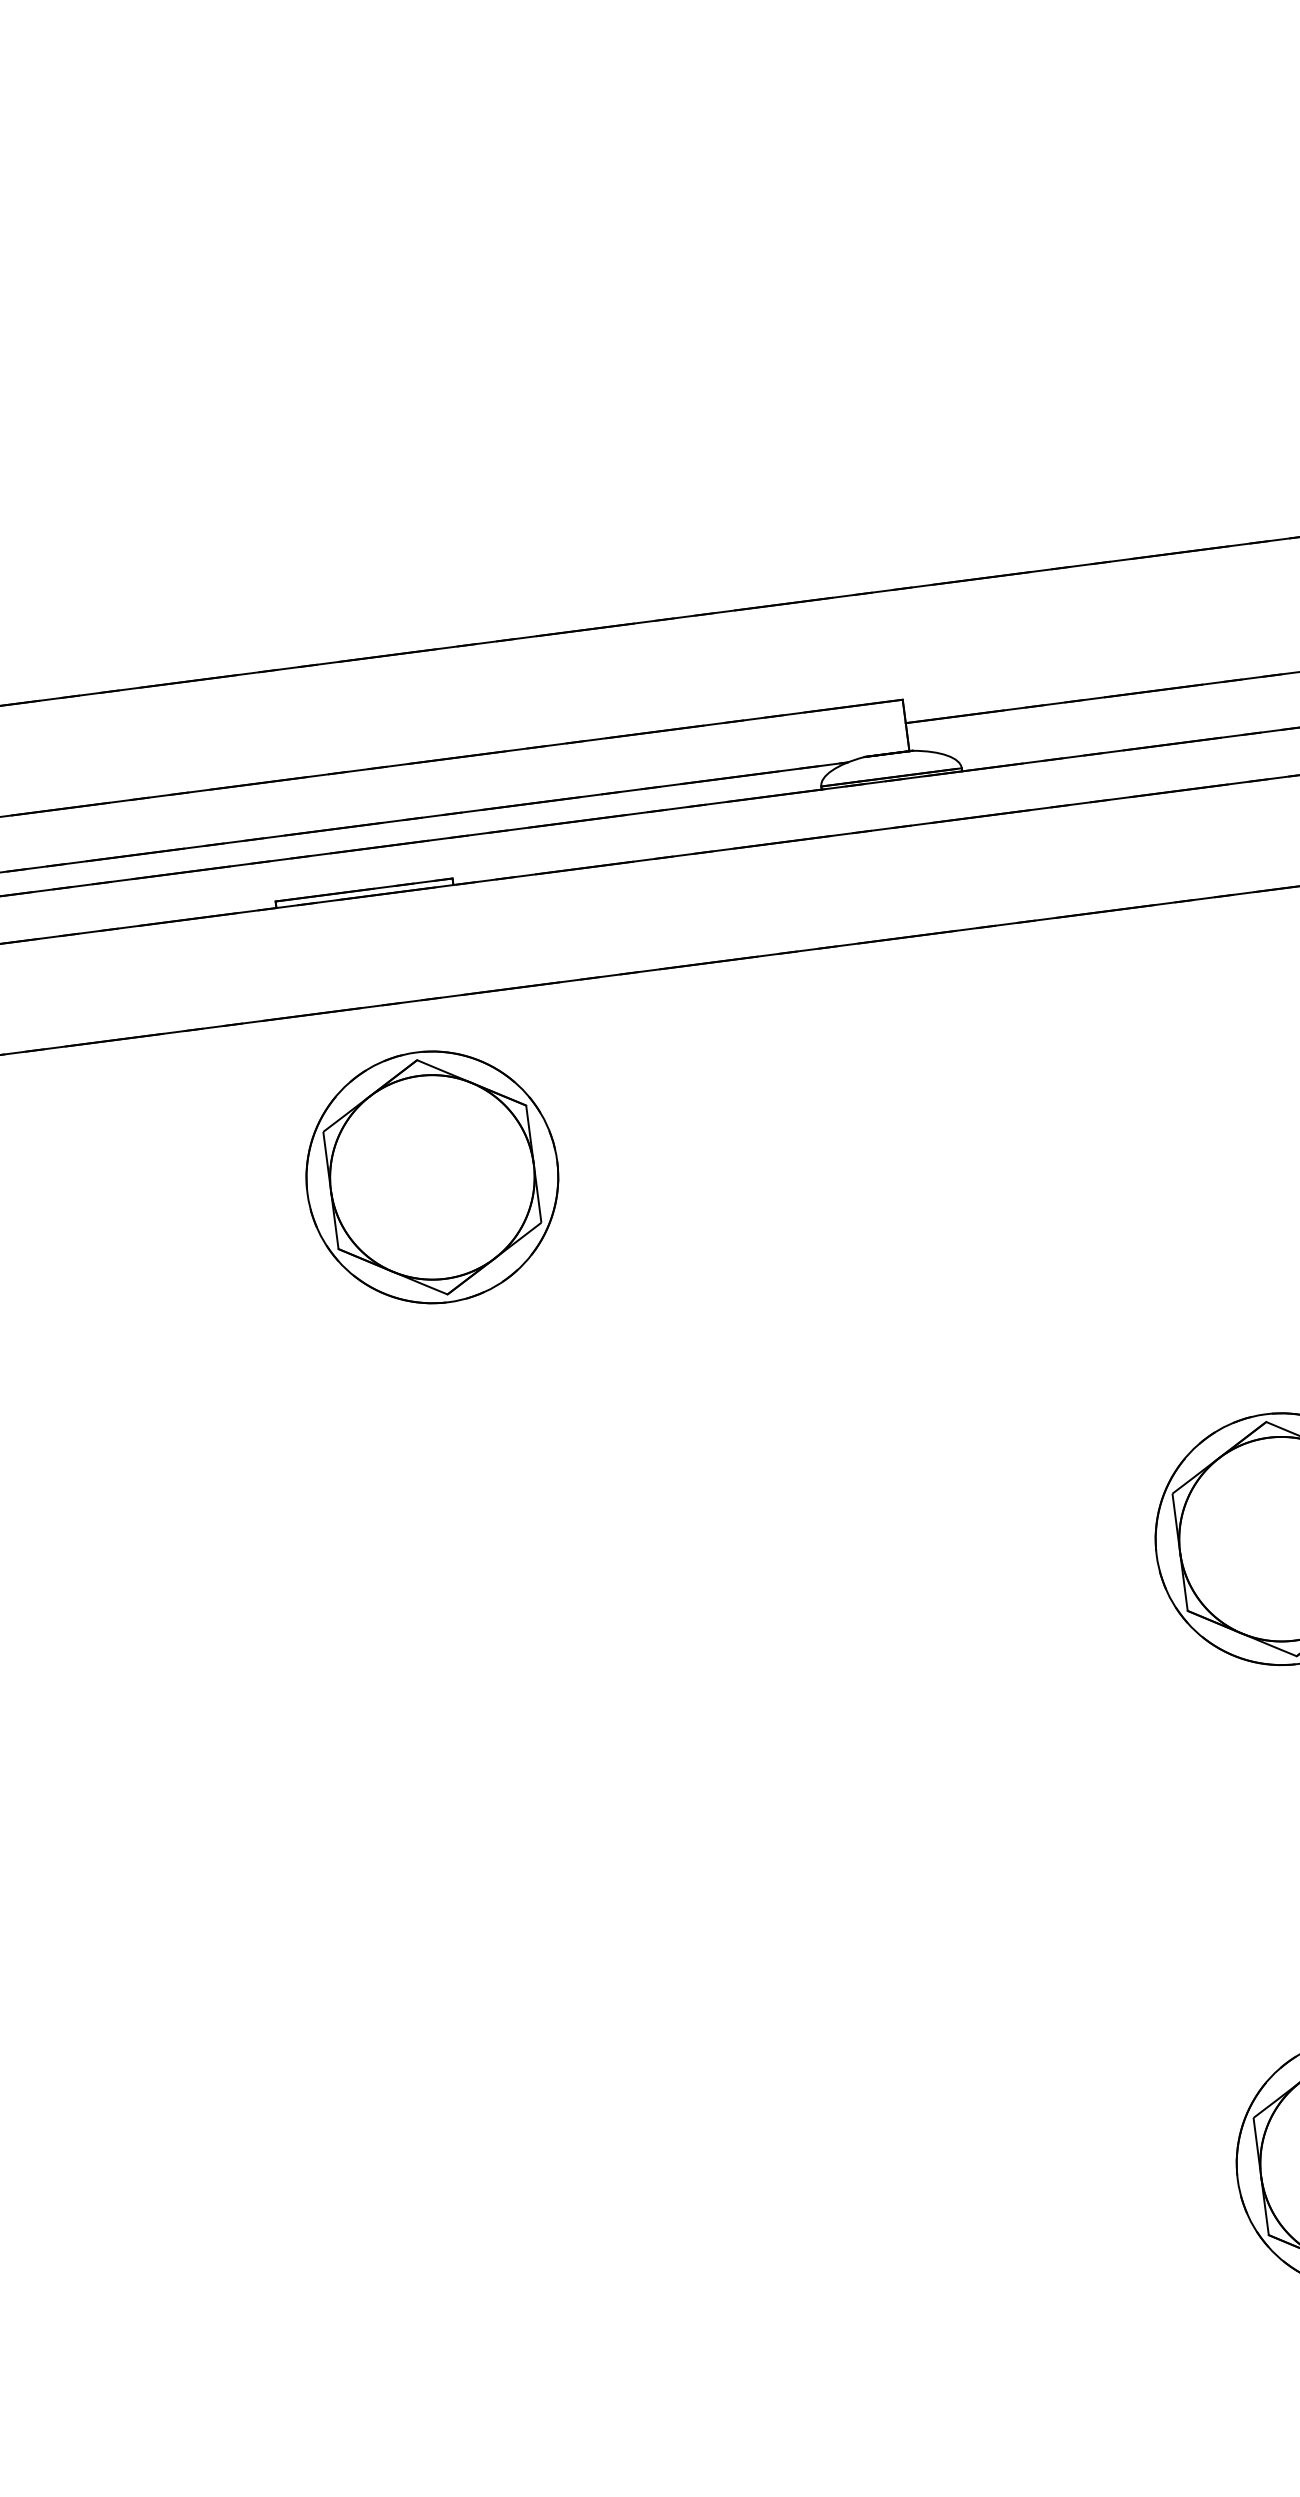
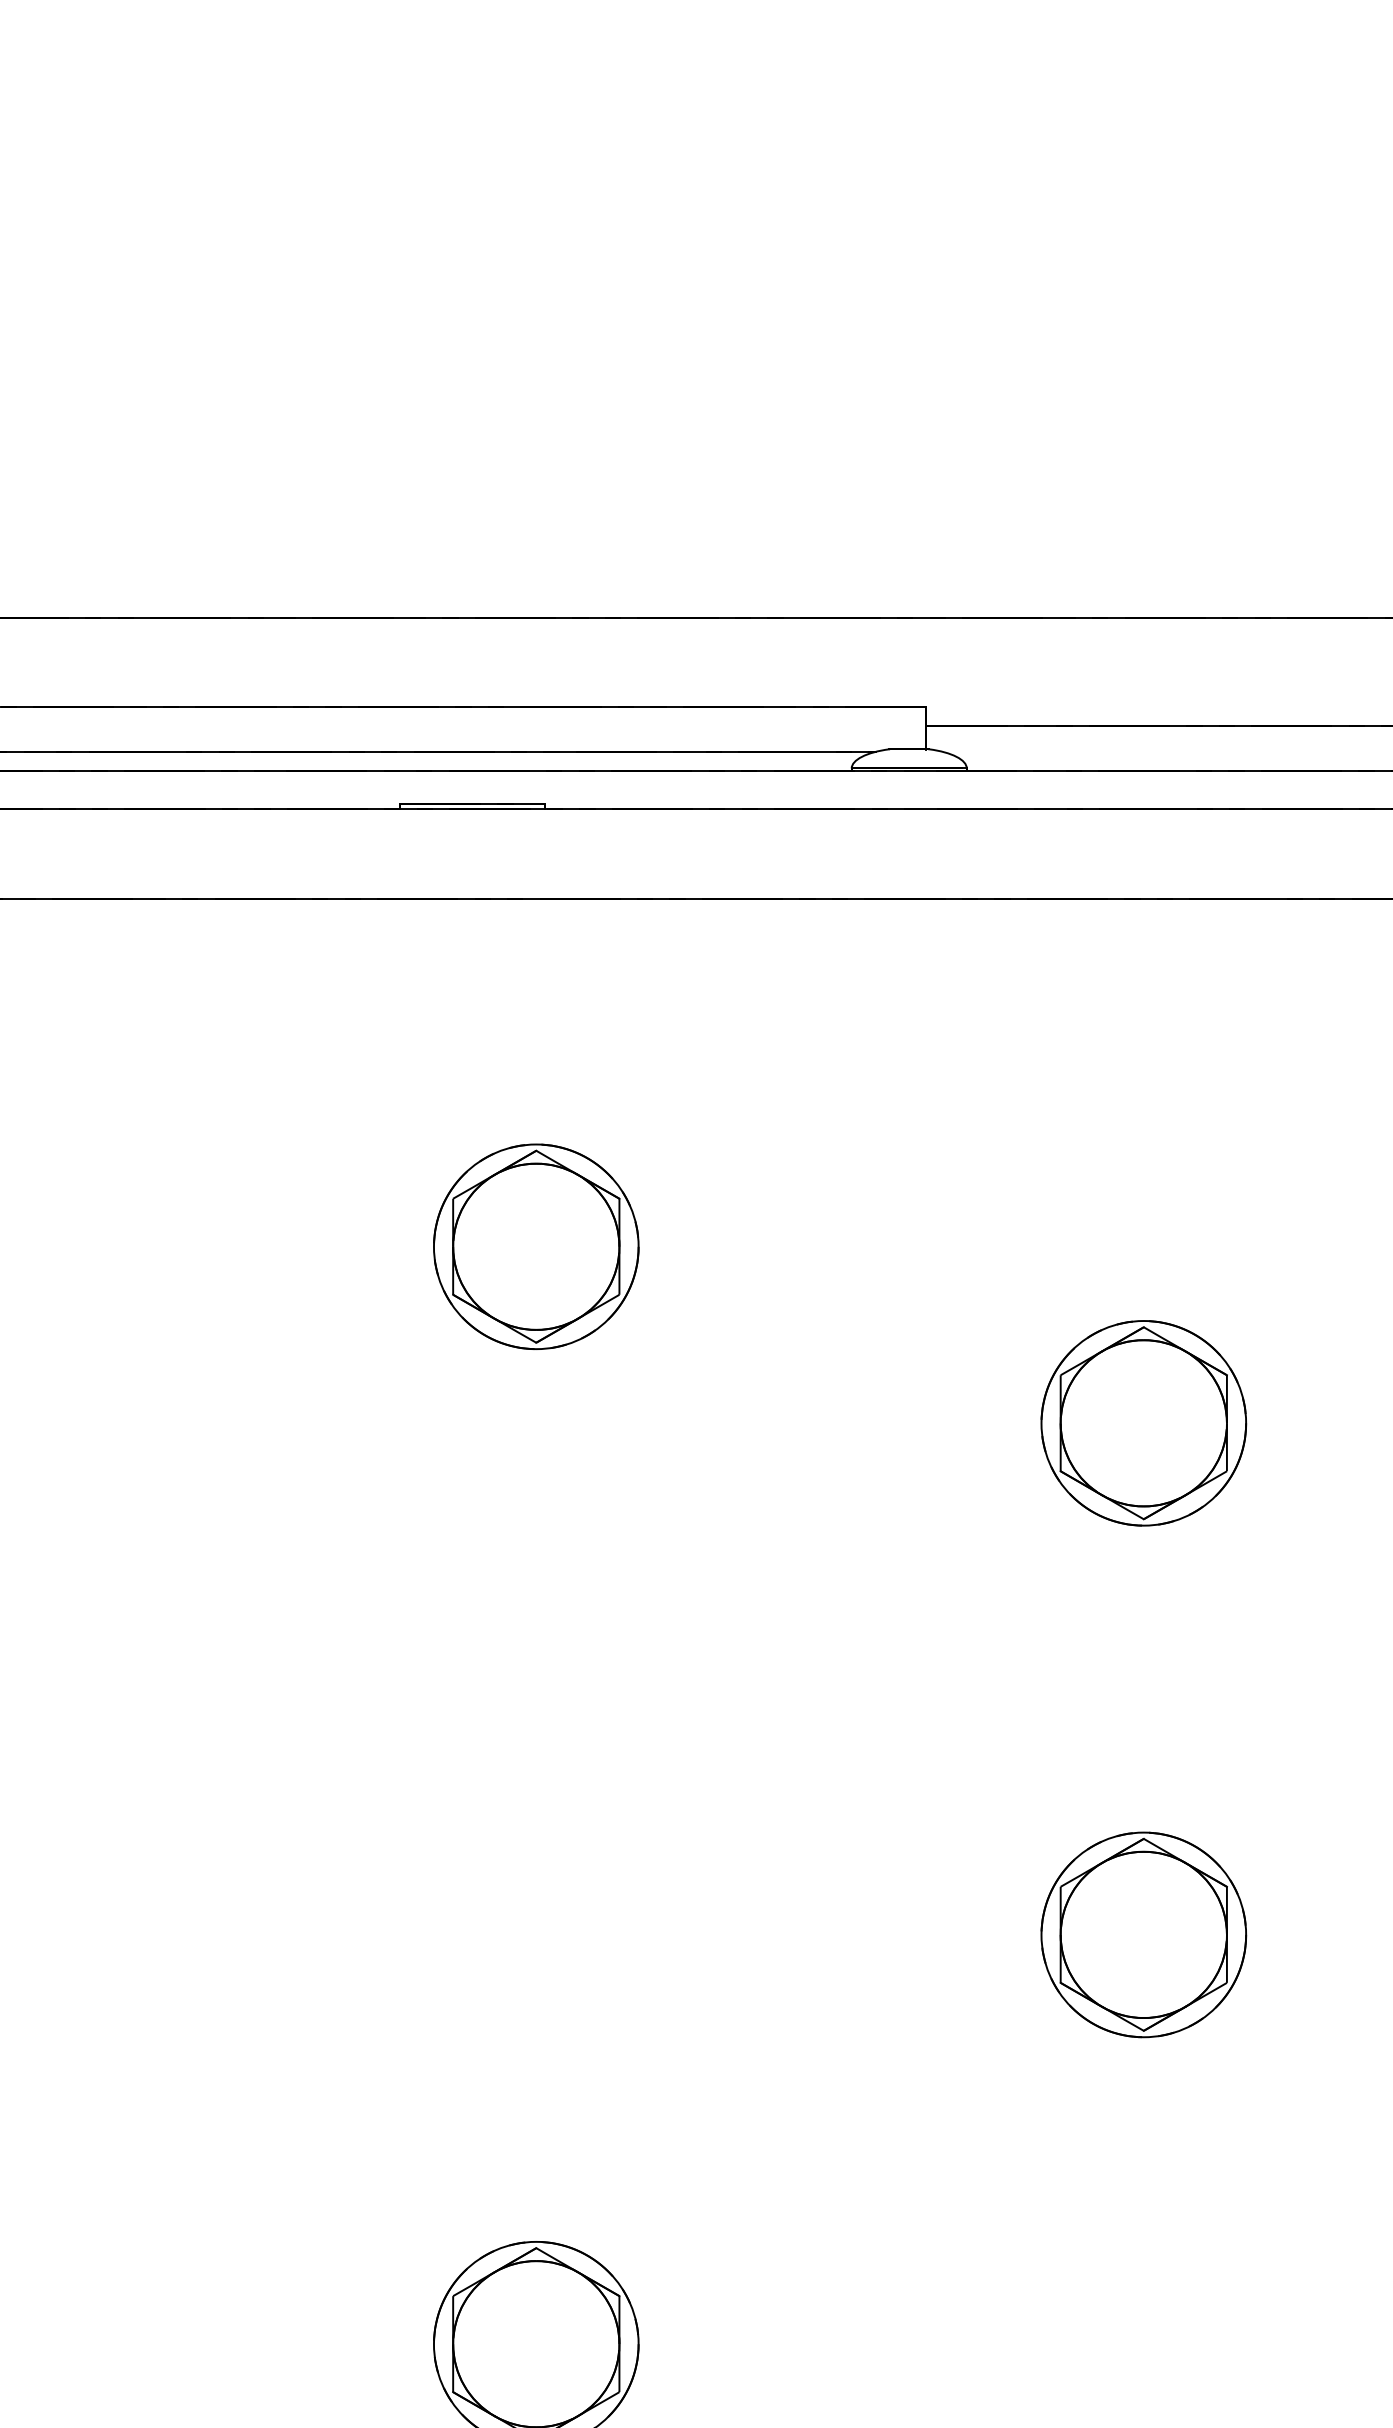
part: (432, 1176) -> (536, 1246), moved

